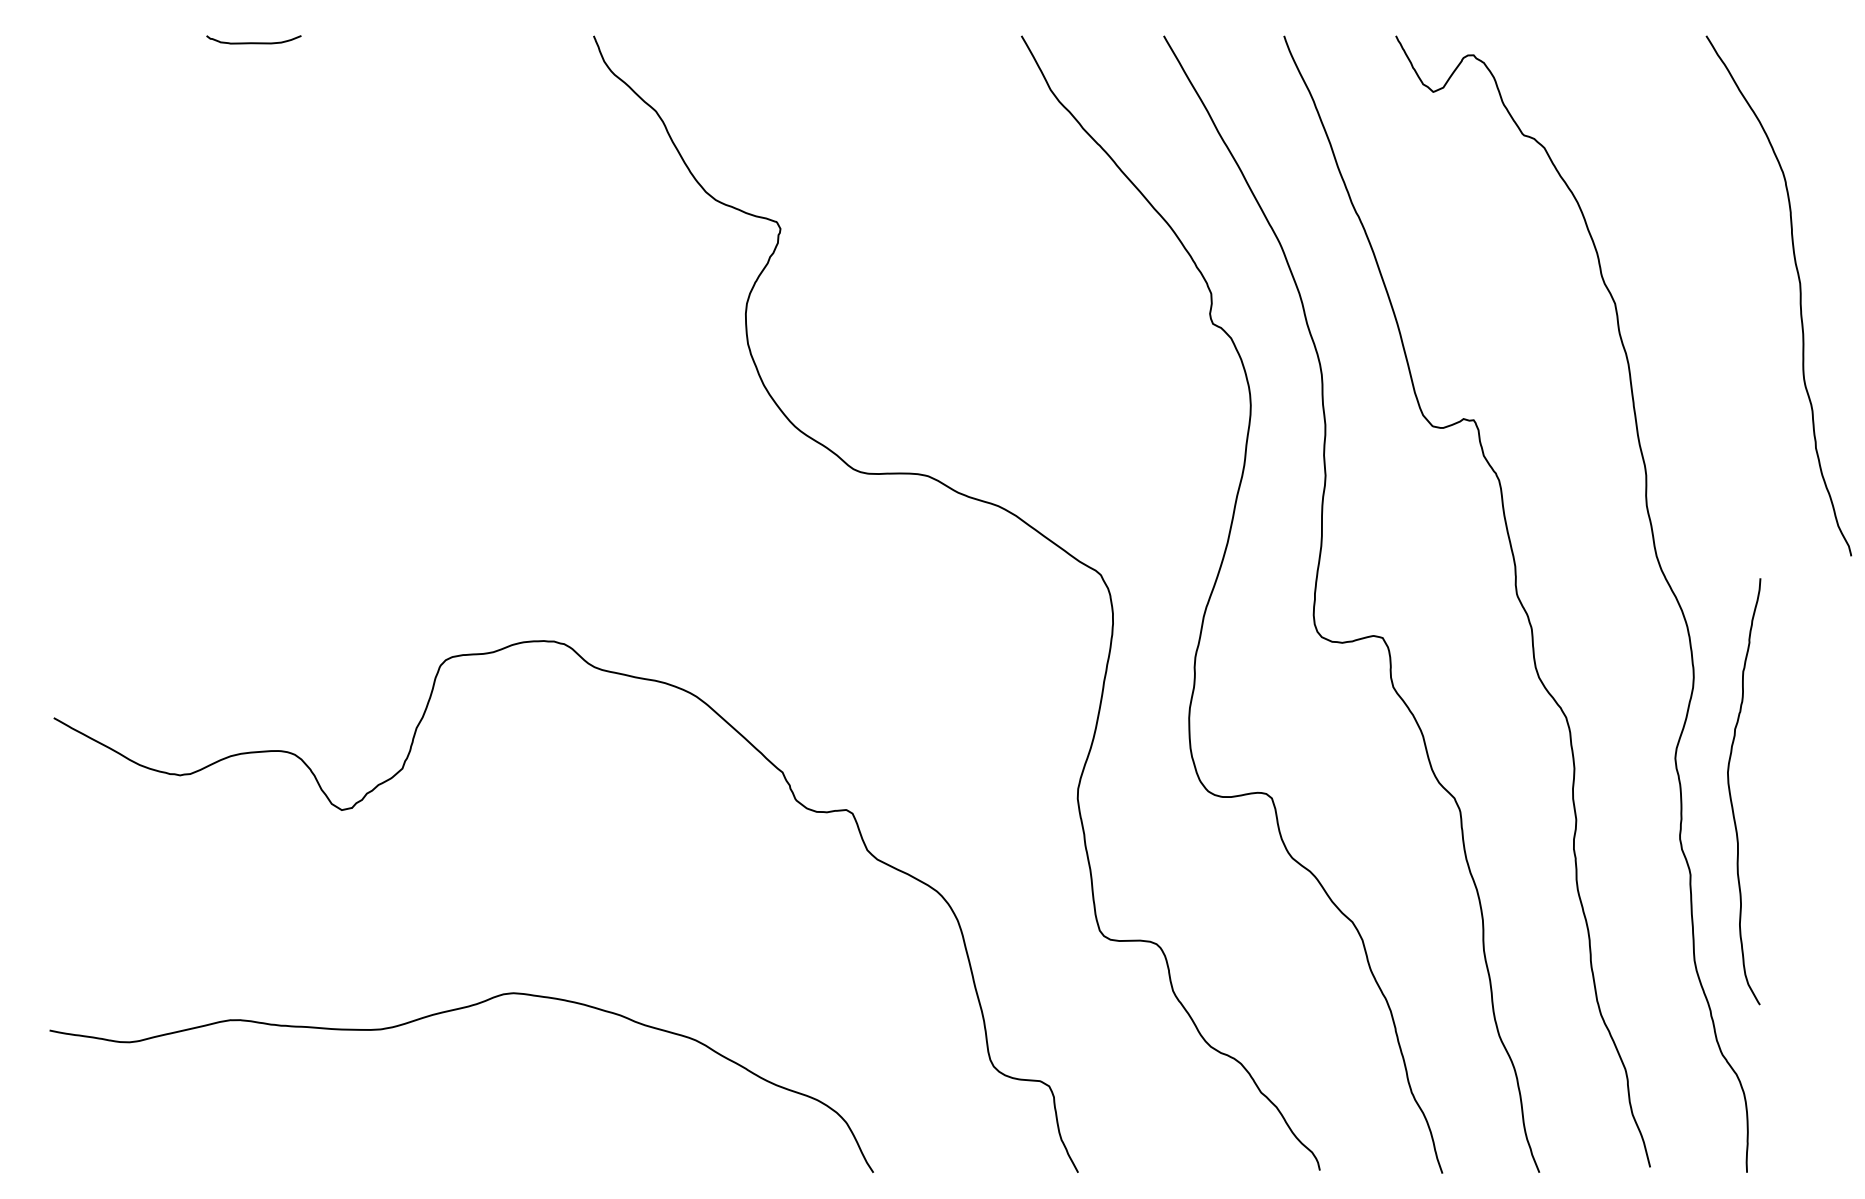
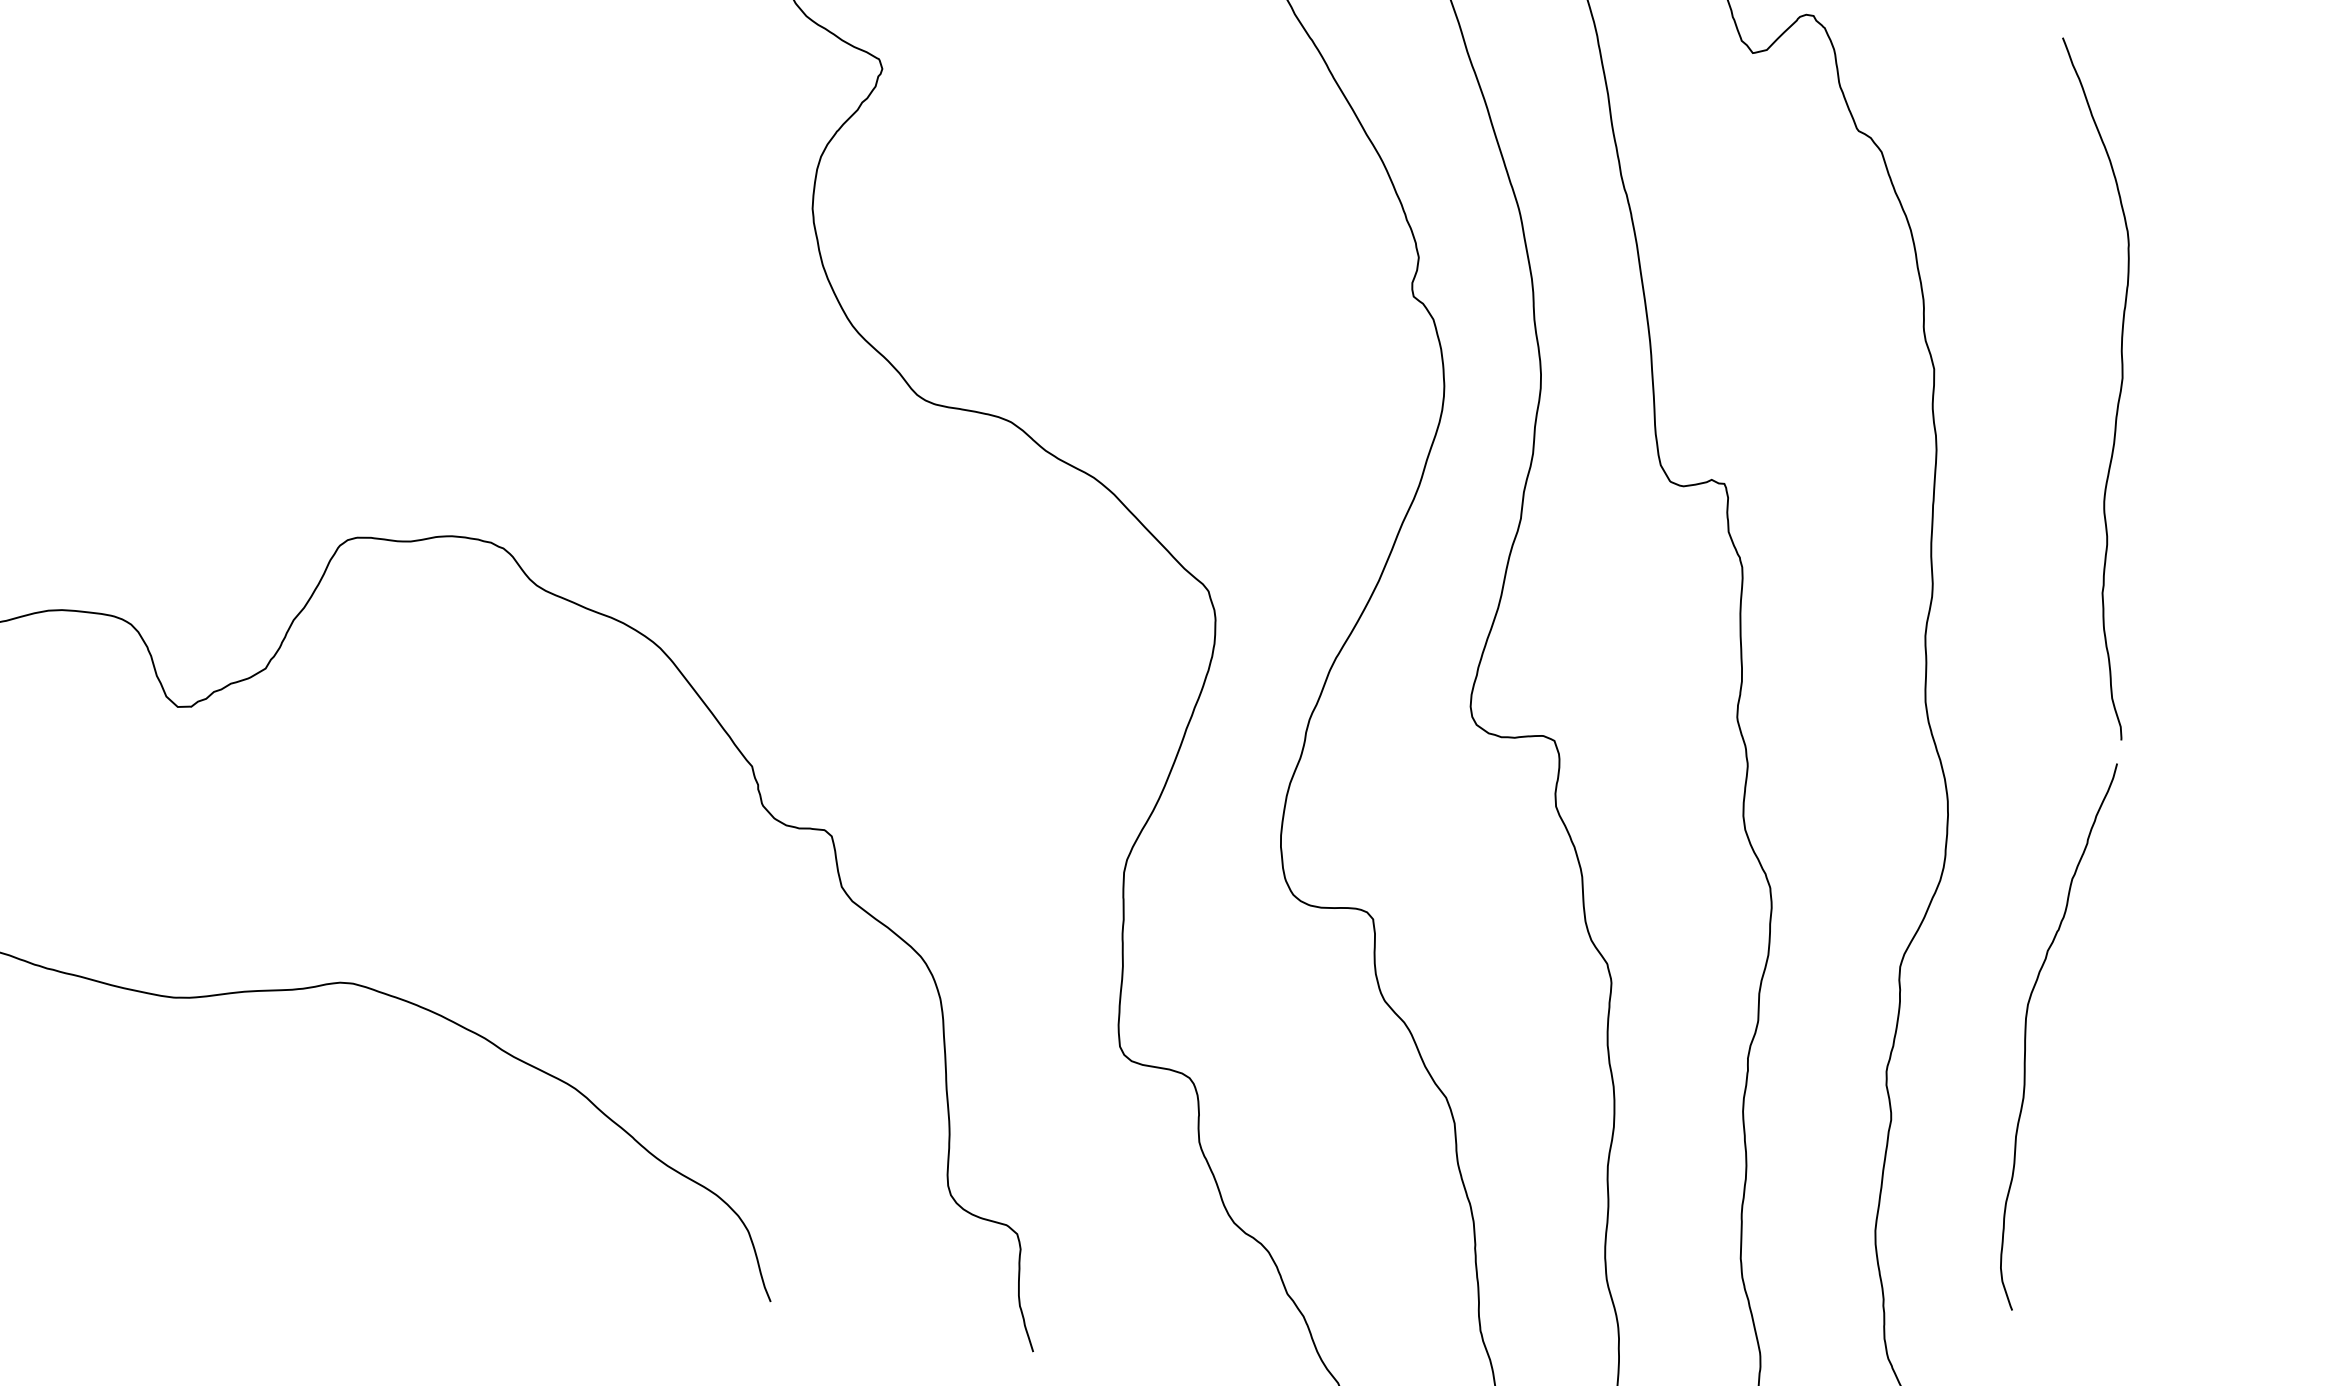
curve: (1799, 295) -> (2118, 393), moved
curve: (1731, 795) -> (2026, 1034), moved

